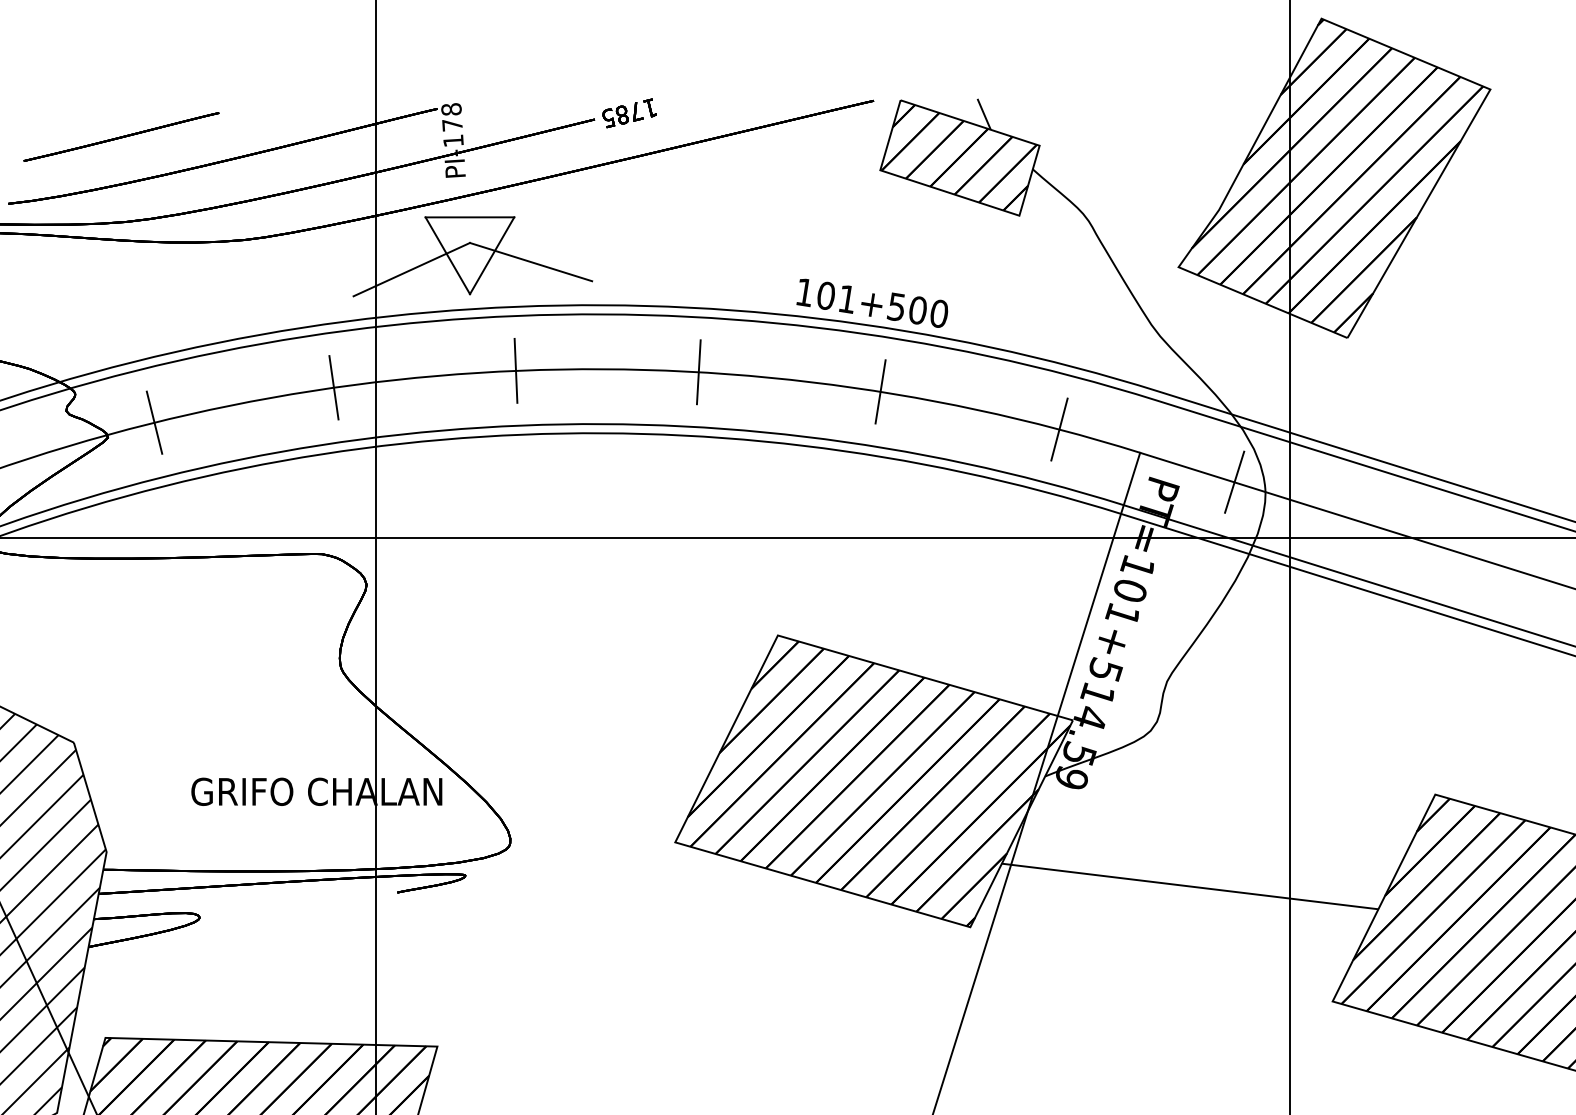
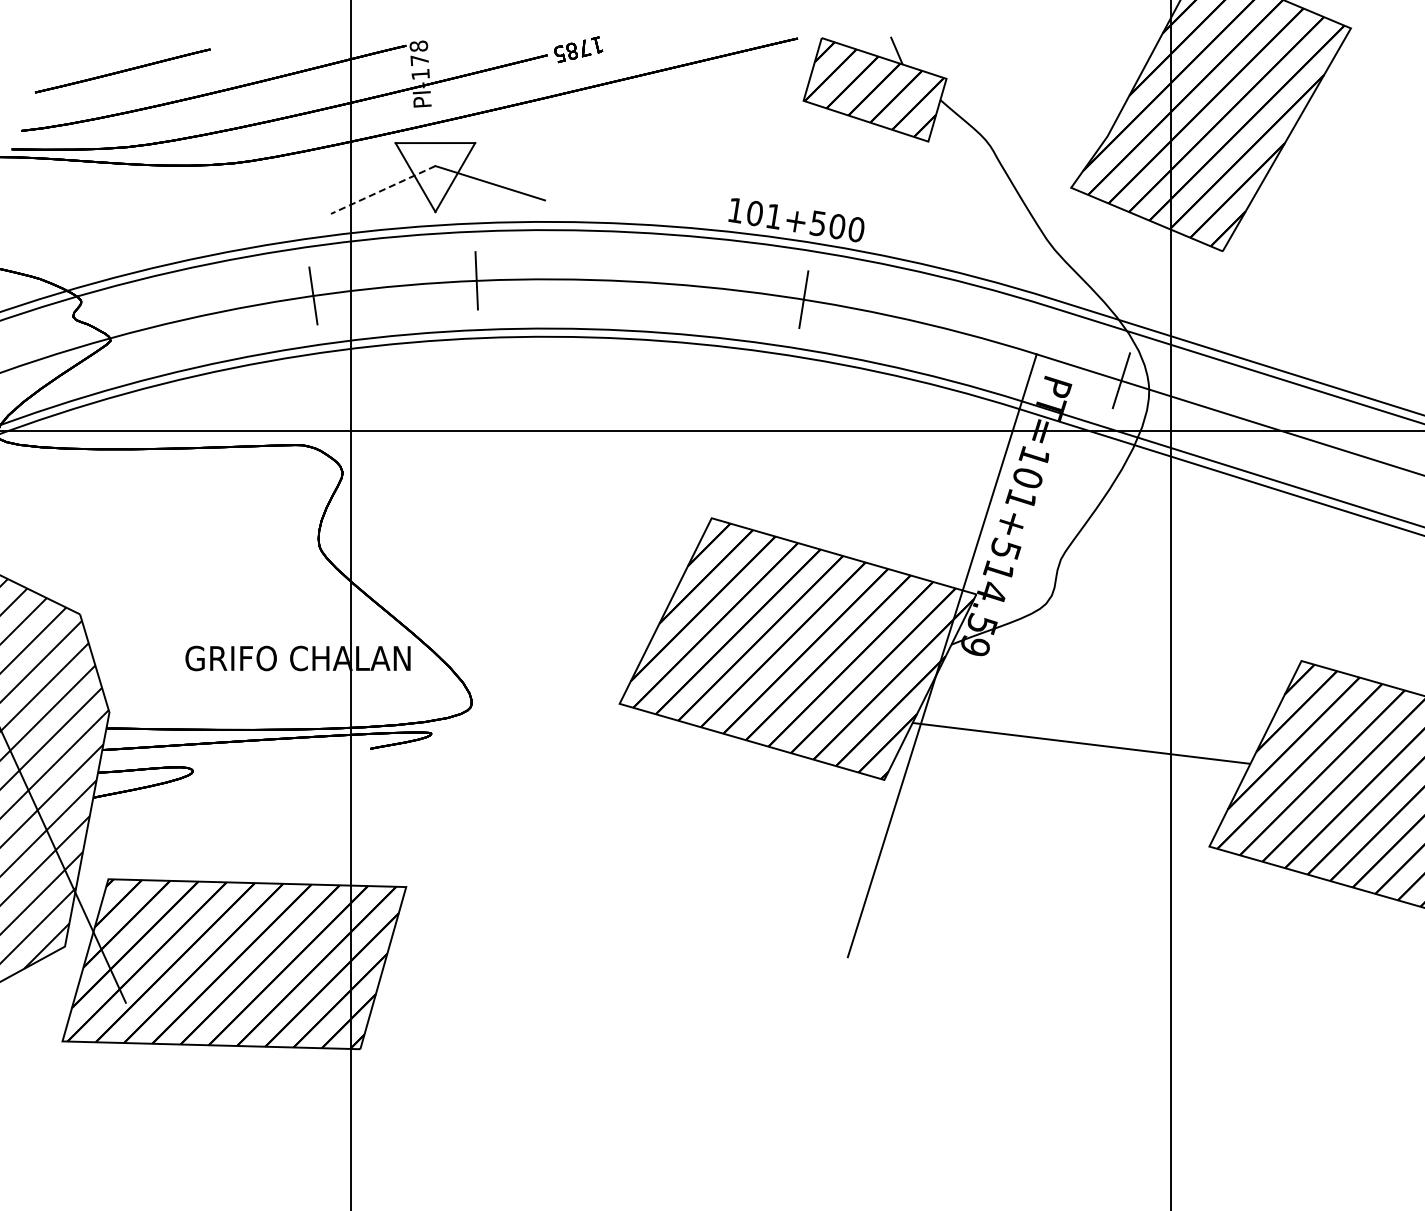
line: (410, 270) -> (382, 190), solid -> dashed
line: (698, 371) -> (640, 281), removed
line: (154, 422) -> (152, 327), removed
line: (1059, 429) -> (964, 333), removed

